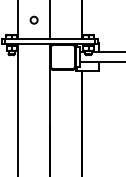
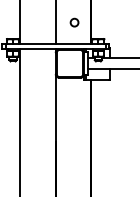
circle: (33, 19) -> (73, 21), moved

